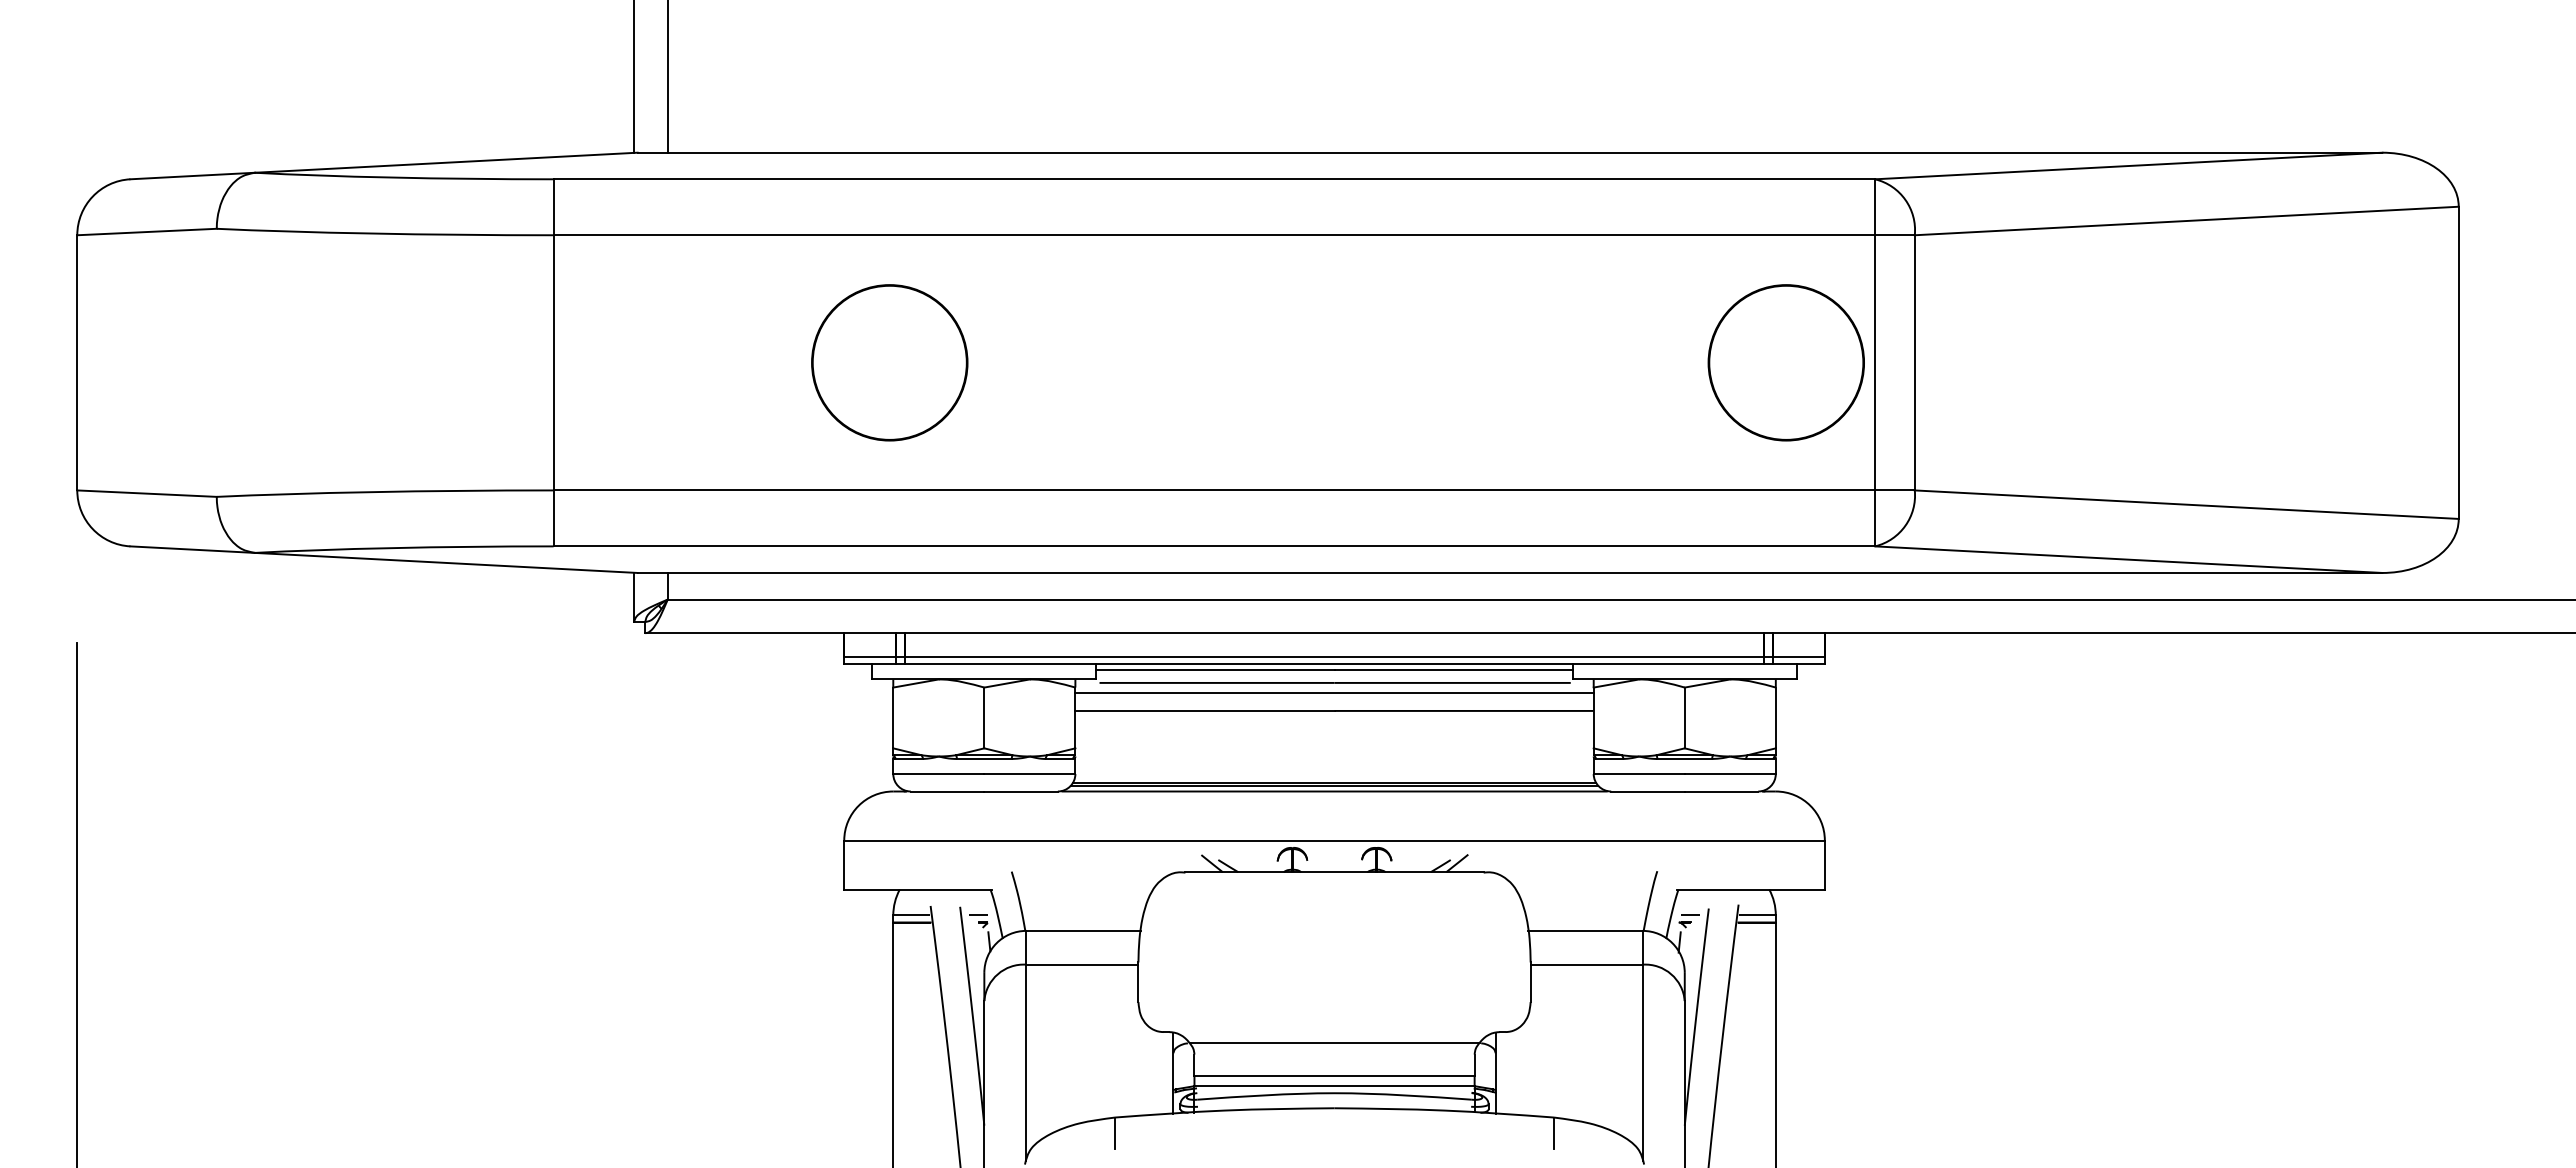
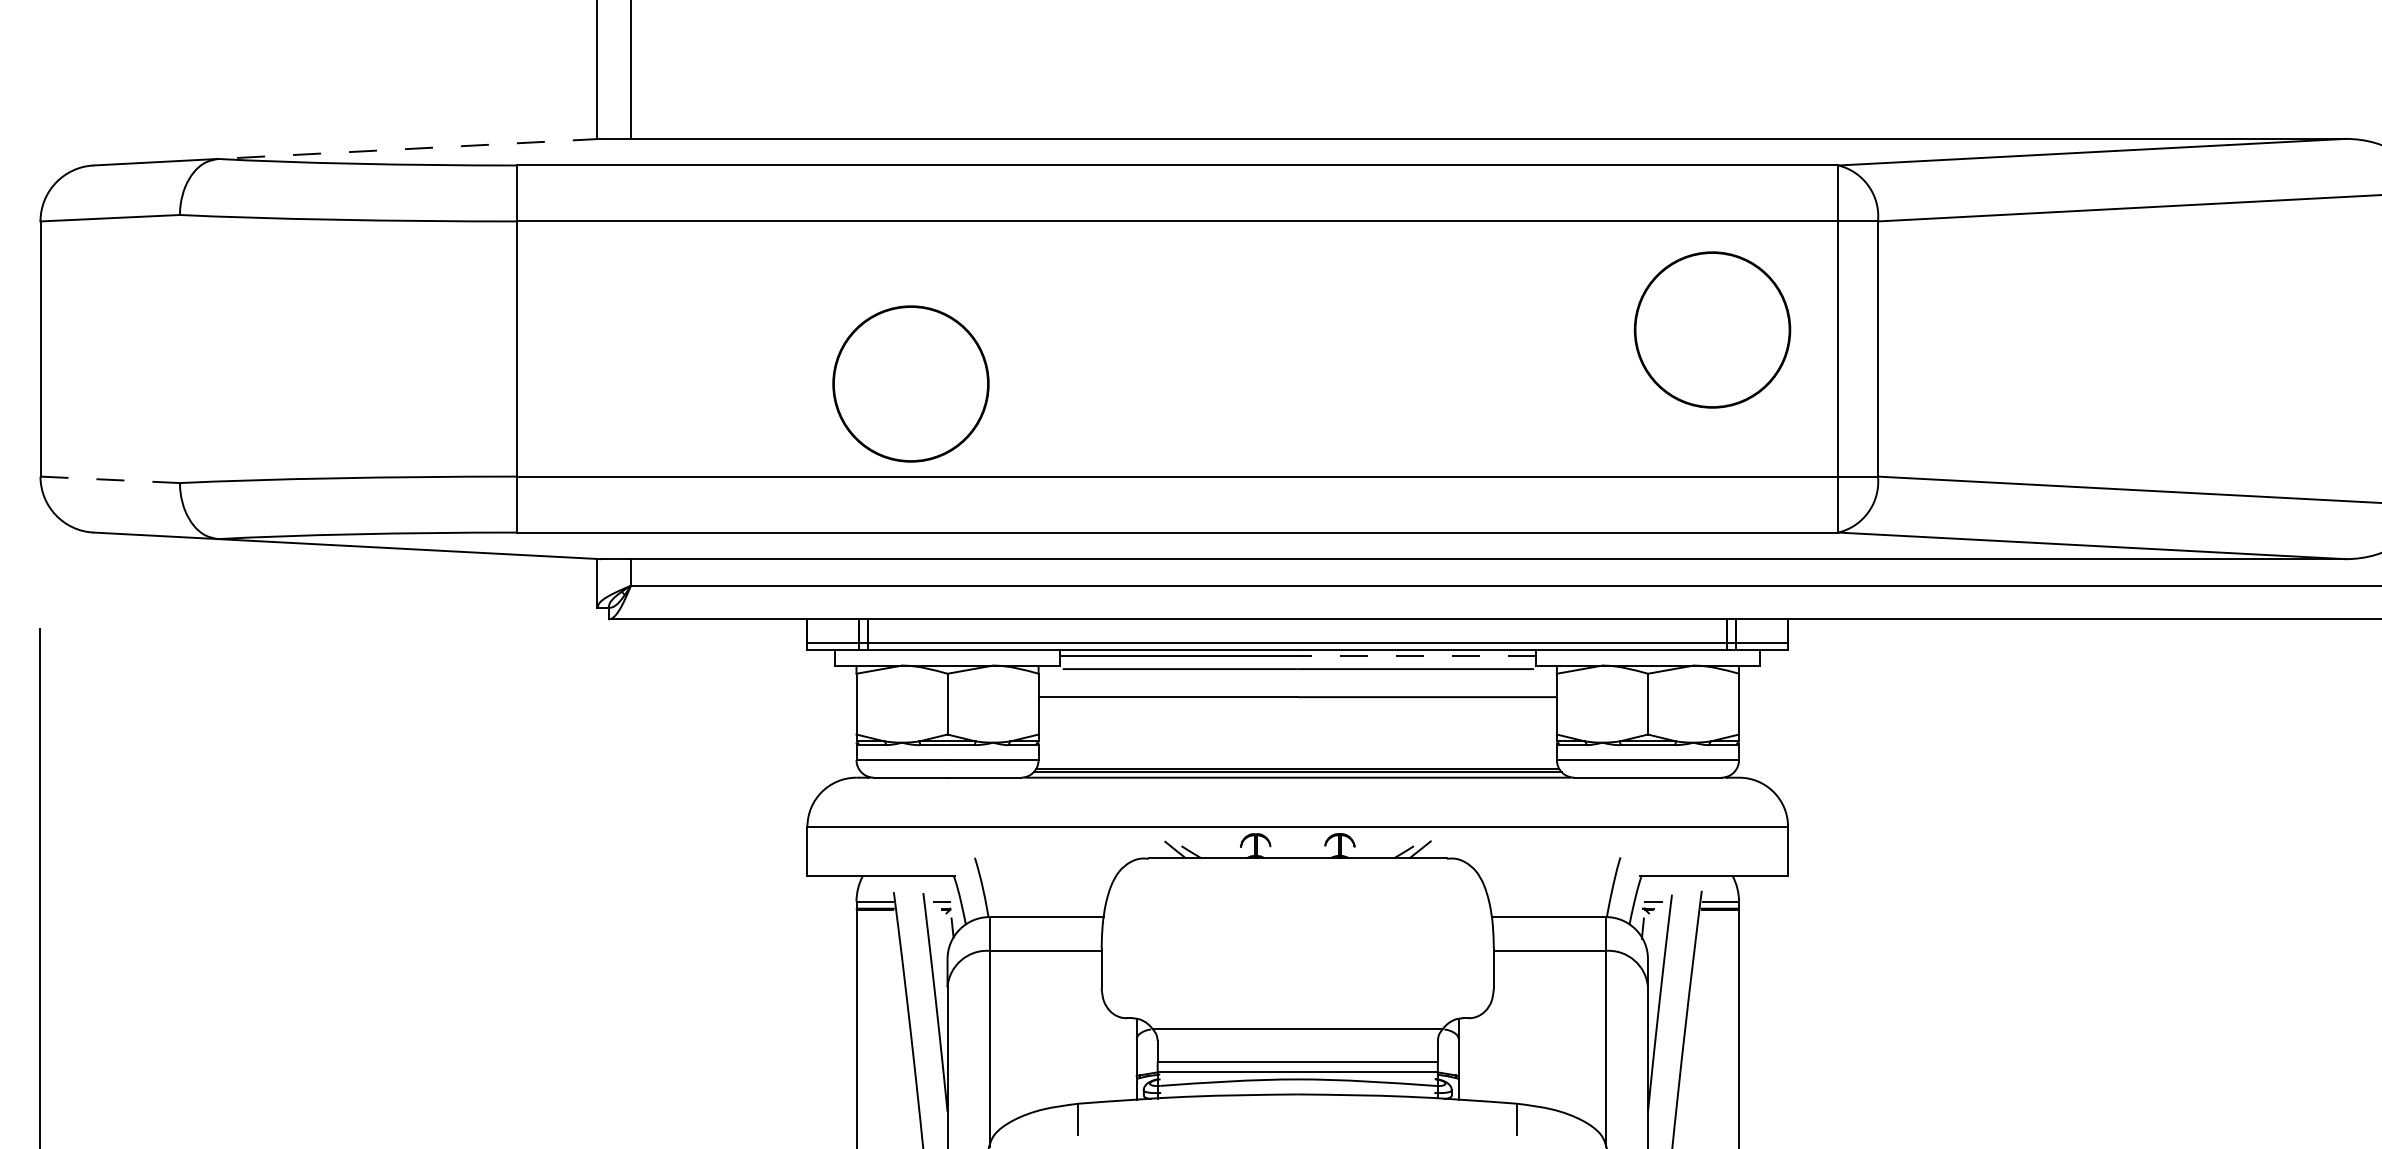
line: (446, 162) -> (409, 148), solid -> dashed
circle: (889, 362) -> (910, 383), moved
circle: (1785, 362) -> (1711, 329), moved
line: (147, 493) -> (110, 479), solid -> dashed
line: (1453, 669) -> (1416, 655), solid -> dashed
line: (1334, 693) -> (1297, 679), removed

